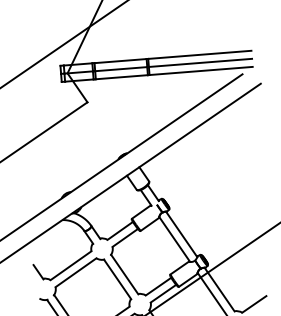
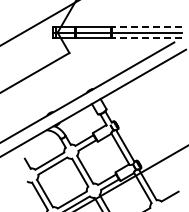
line: (199, 55) -> (146, 27), solid -> dashed
line: (200, 71) -> (146, 38), solid -> dashed

